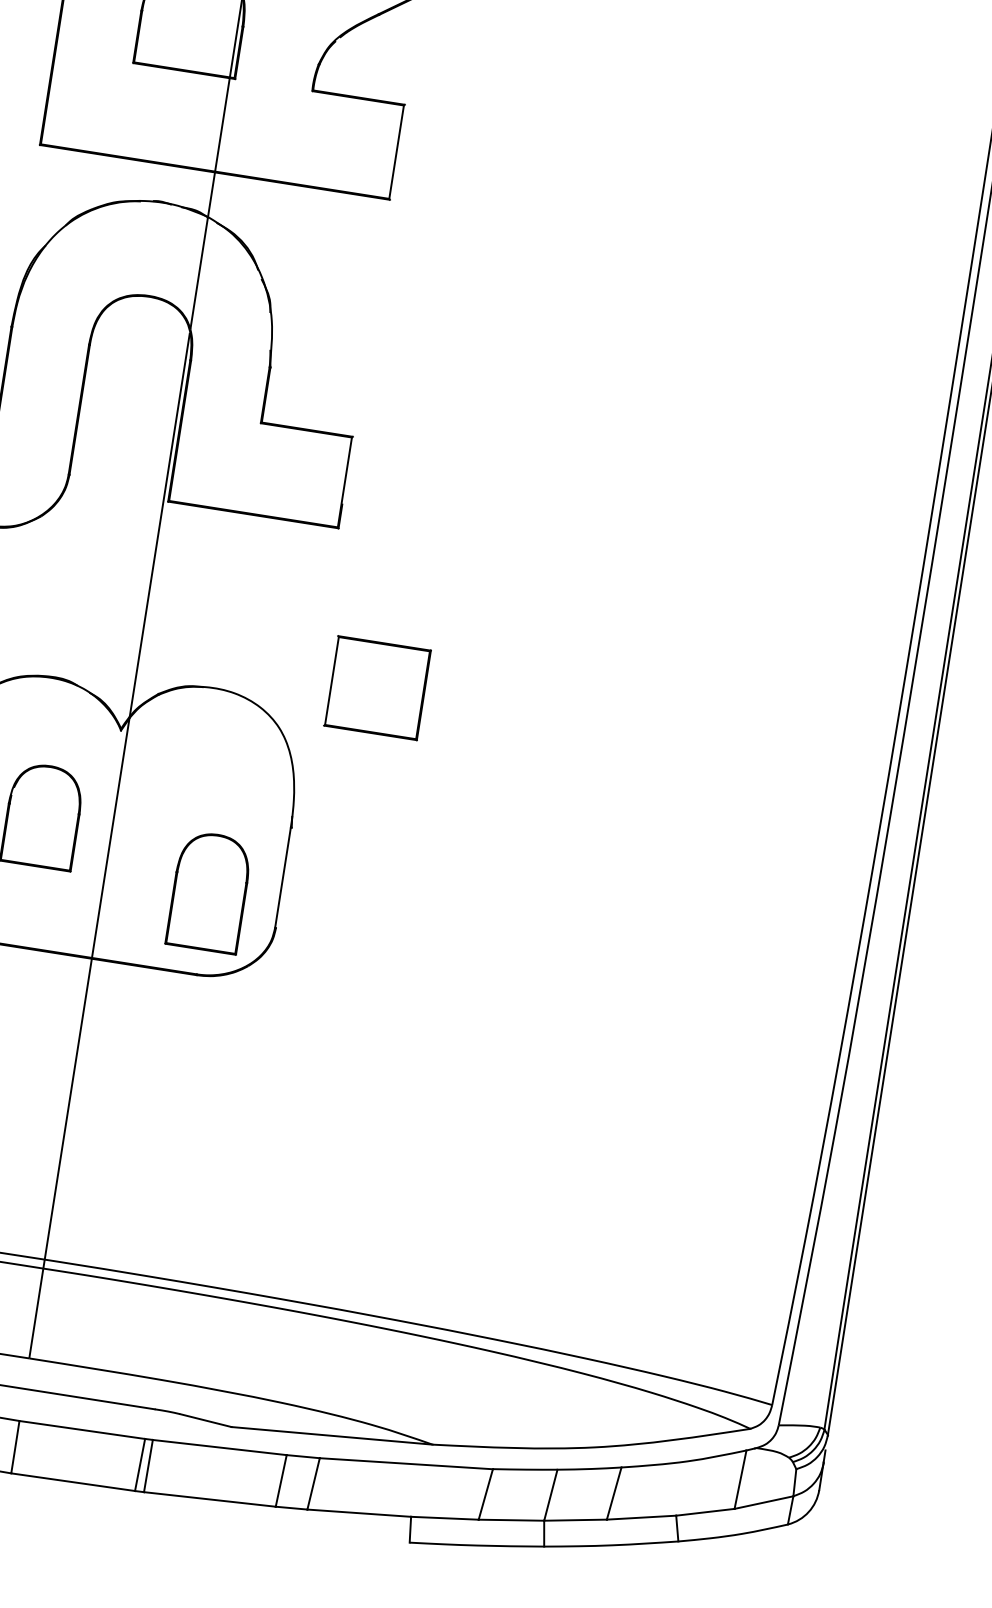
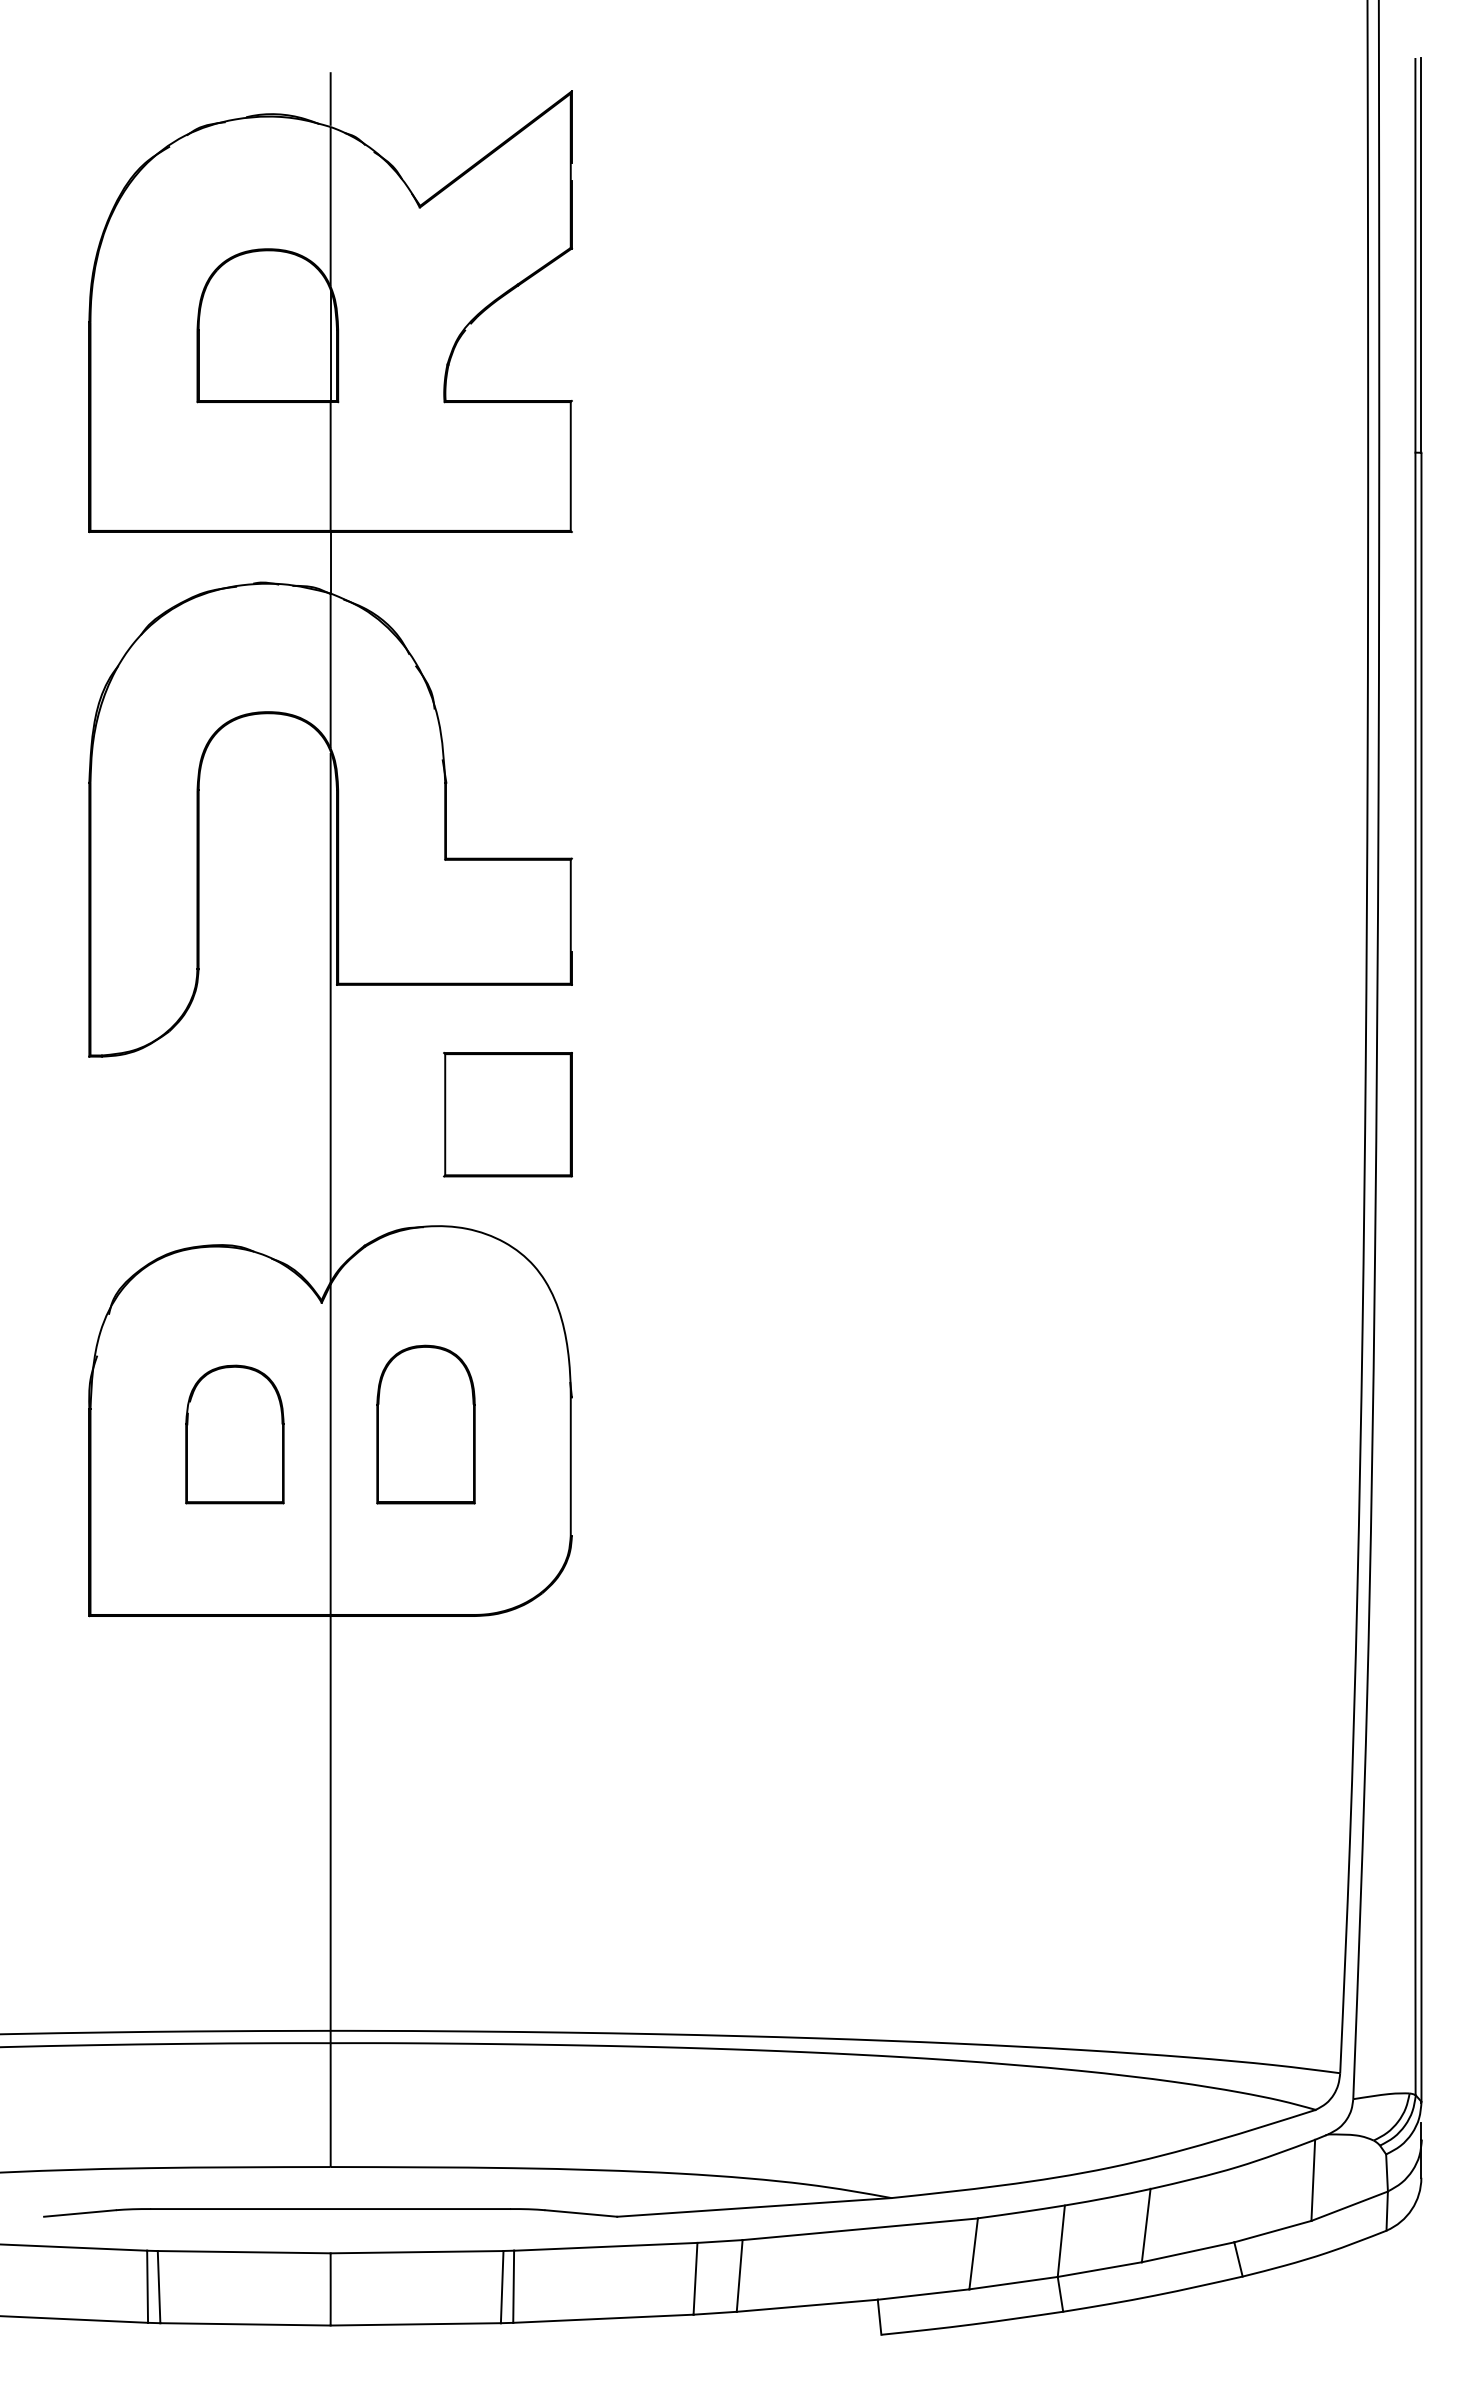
part: (377, 687) -> (507, 1114), moved
part: (209, 892) -> (425, 1424), moved

